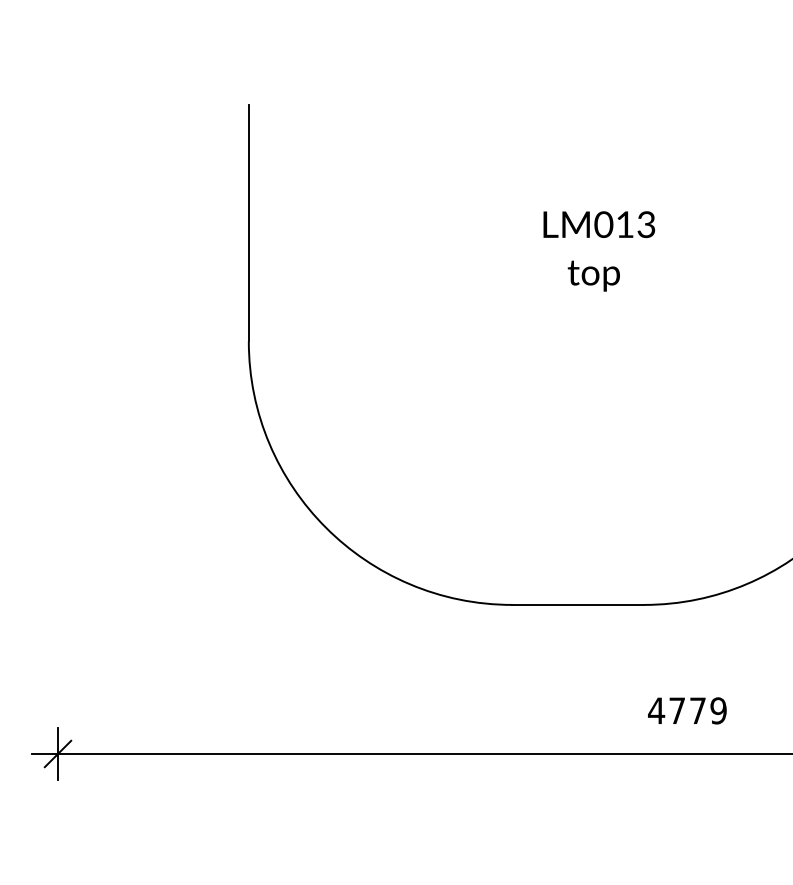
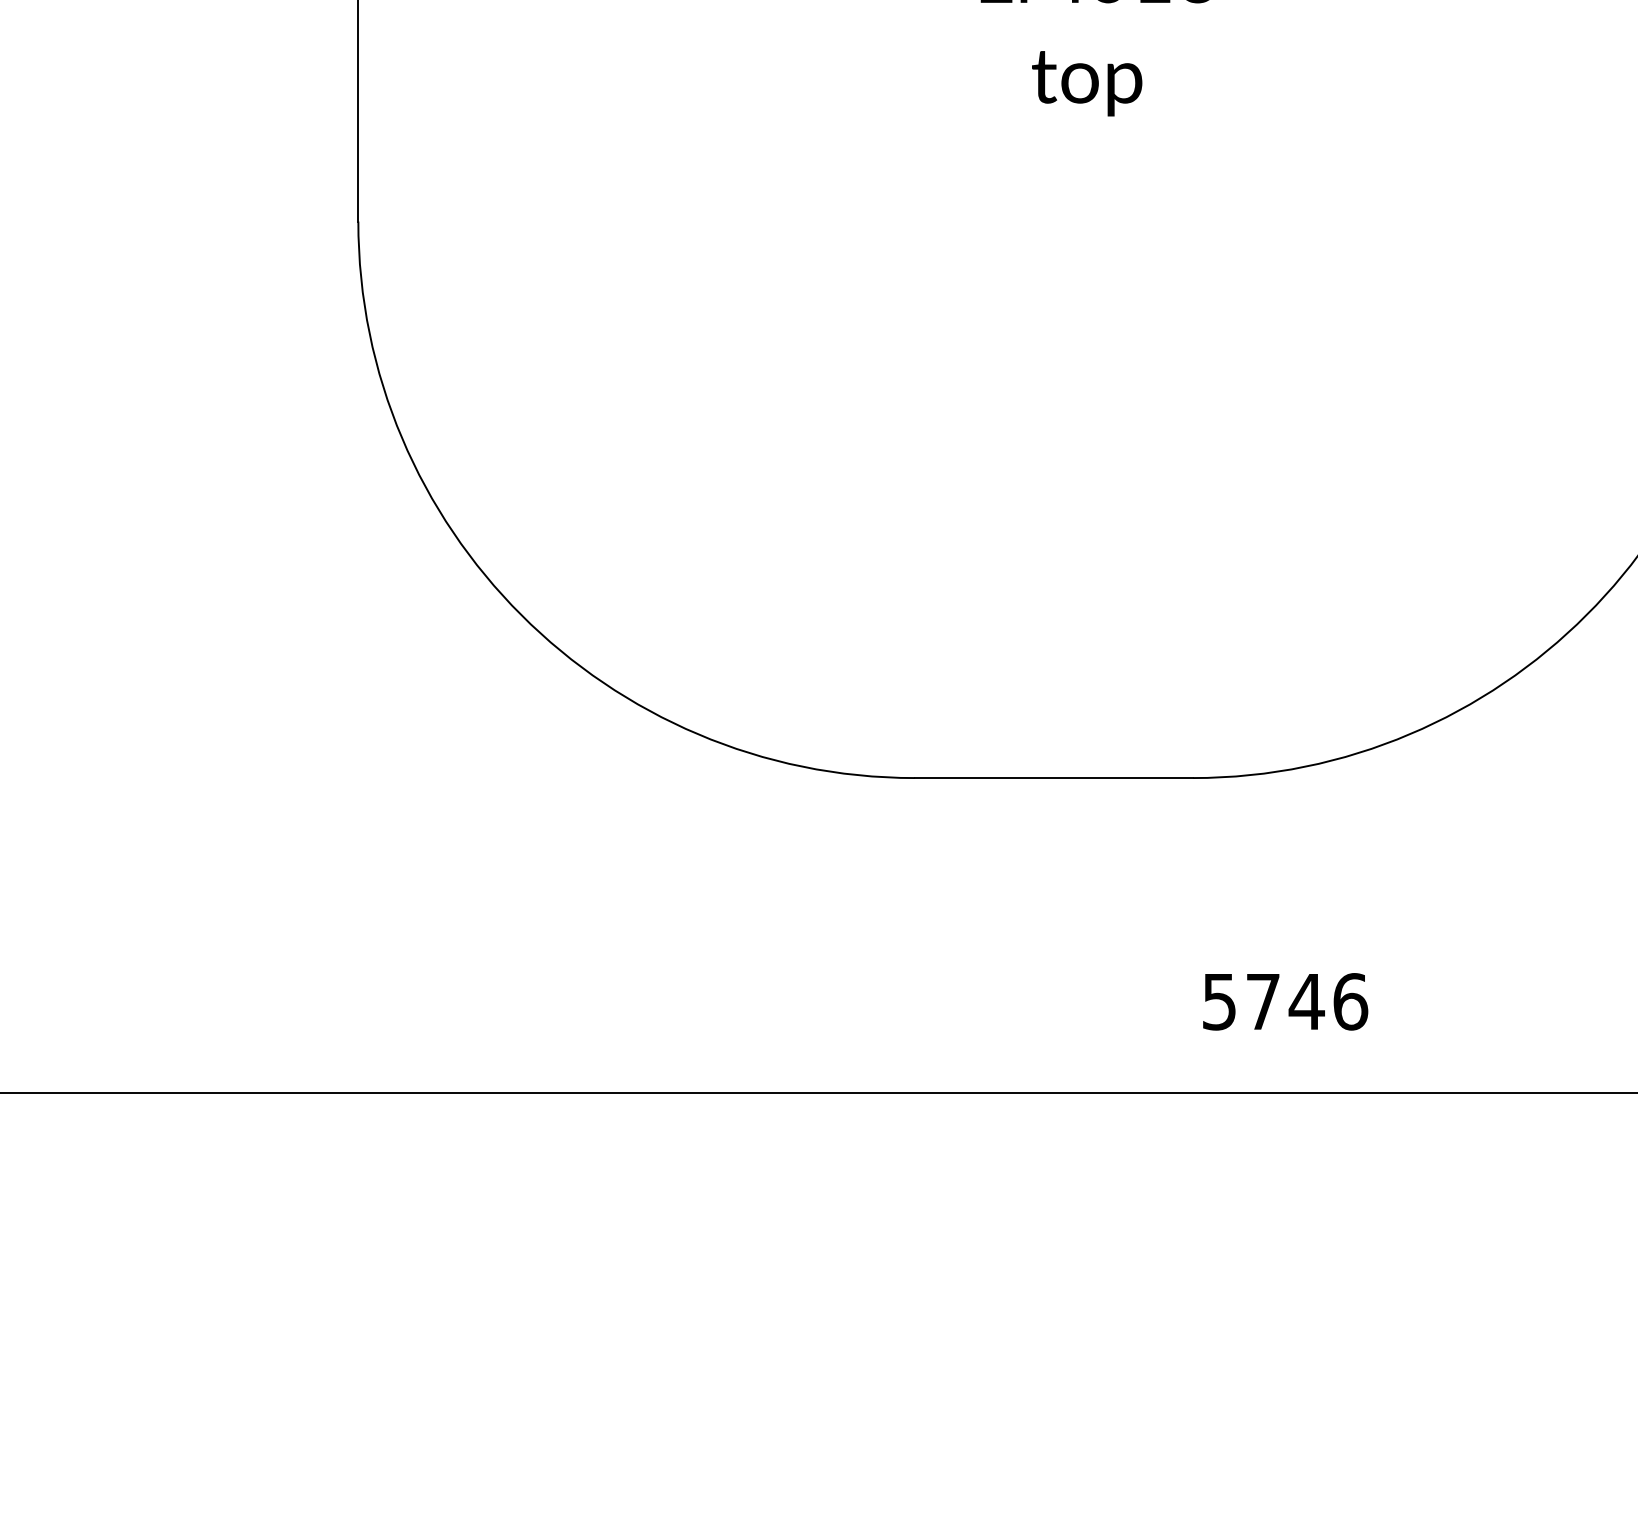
text: (687, 710) -> (1284, 1001), 4779 -> 5746

